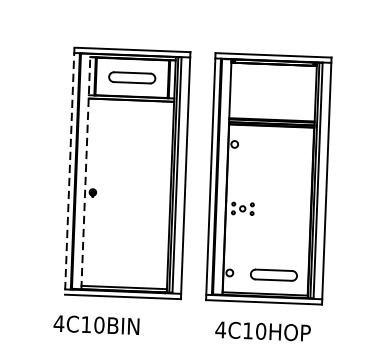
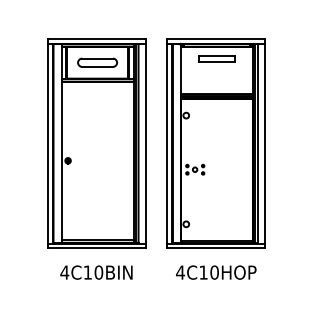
part: (273, 78) -> (216, 58), added
line: (85, 171) -> (61, 143), dashed -> solid
line: (69, 172) -> (47, 144), dashed -> solid
part: (273, 274) -> (223, 224), removed
text: (96, 324) -> (96, 272), moved

